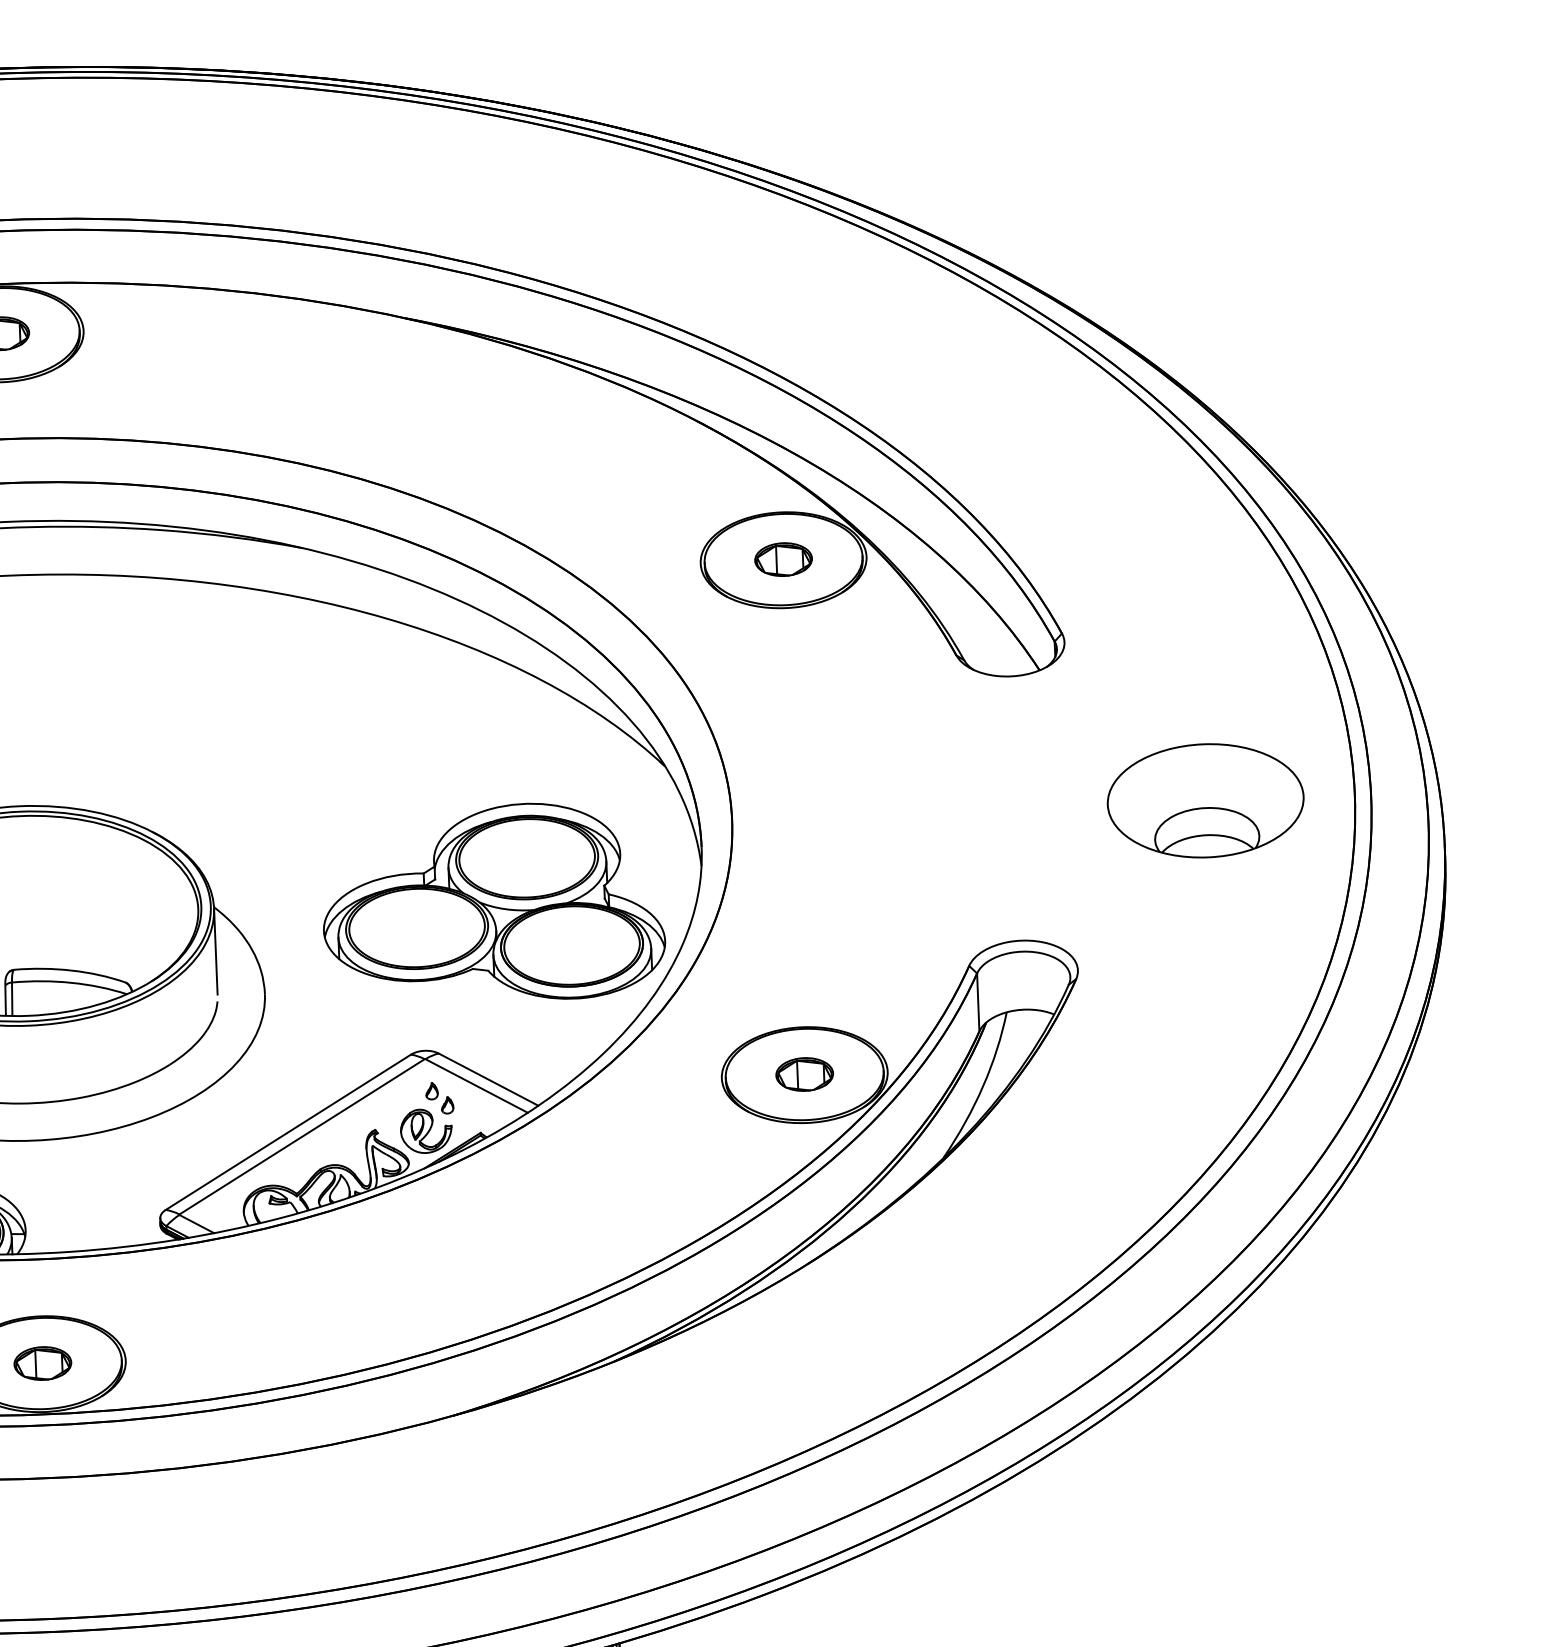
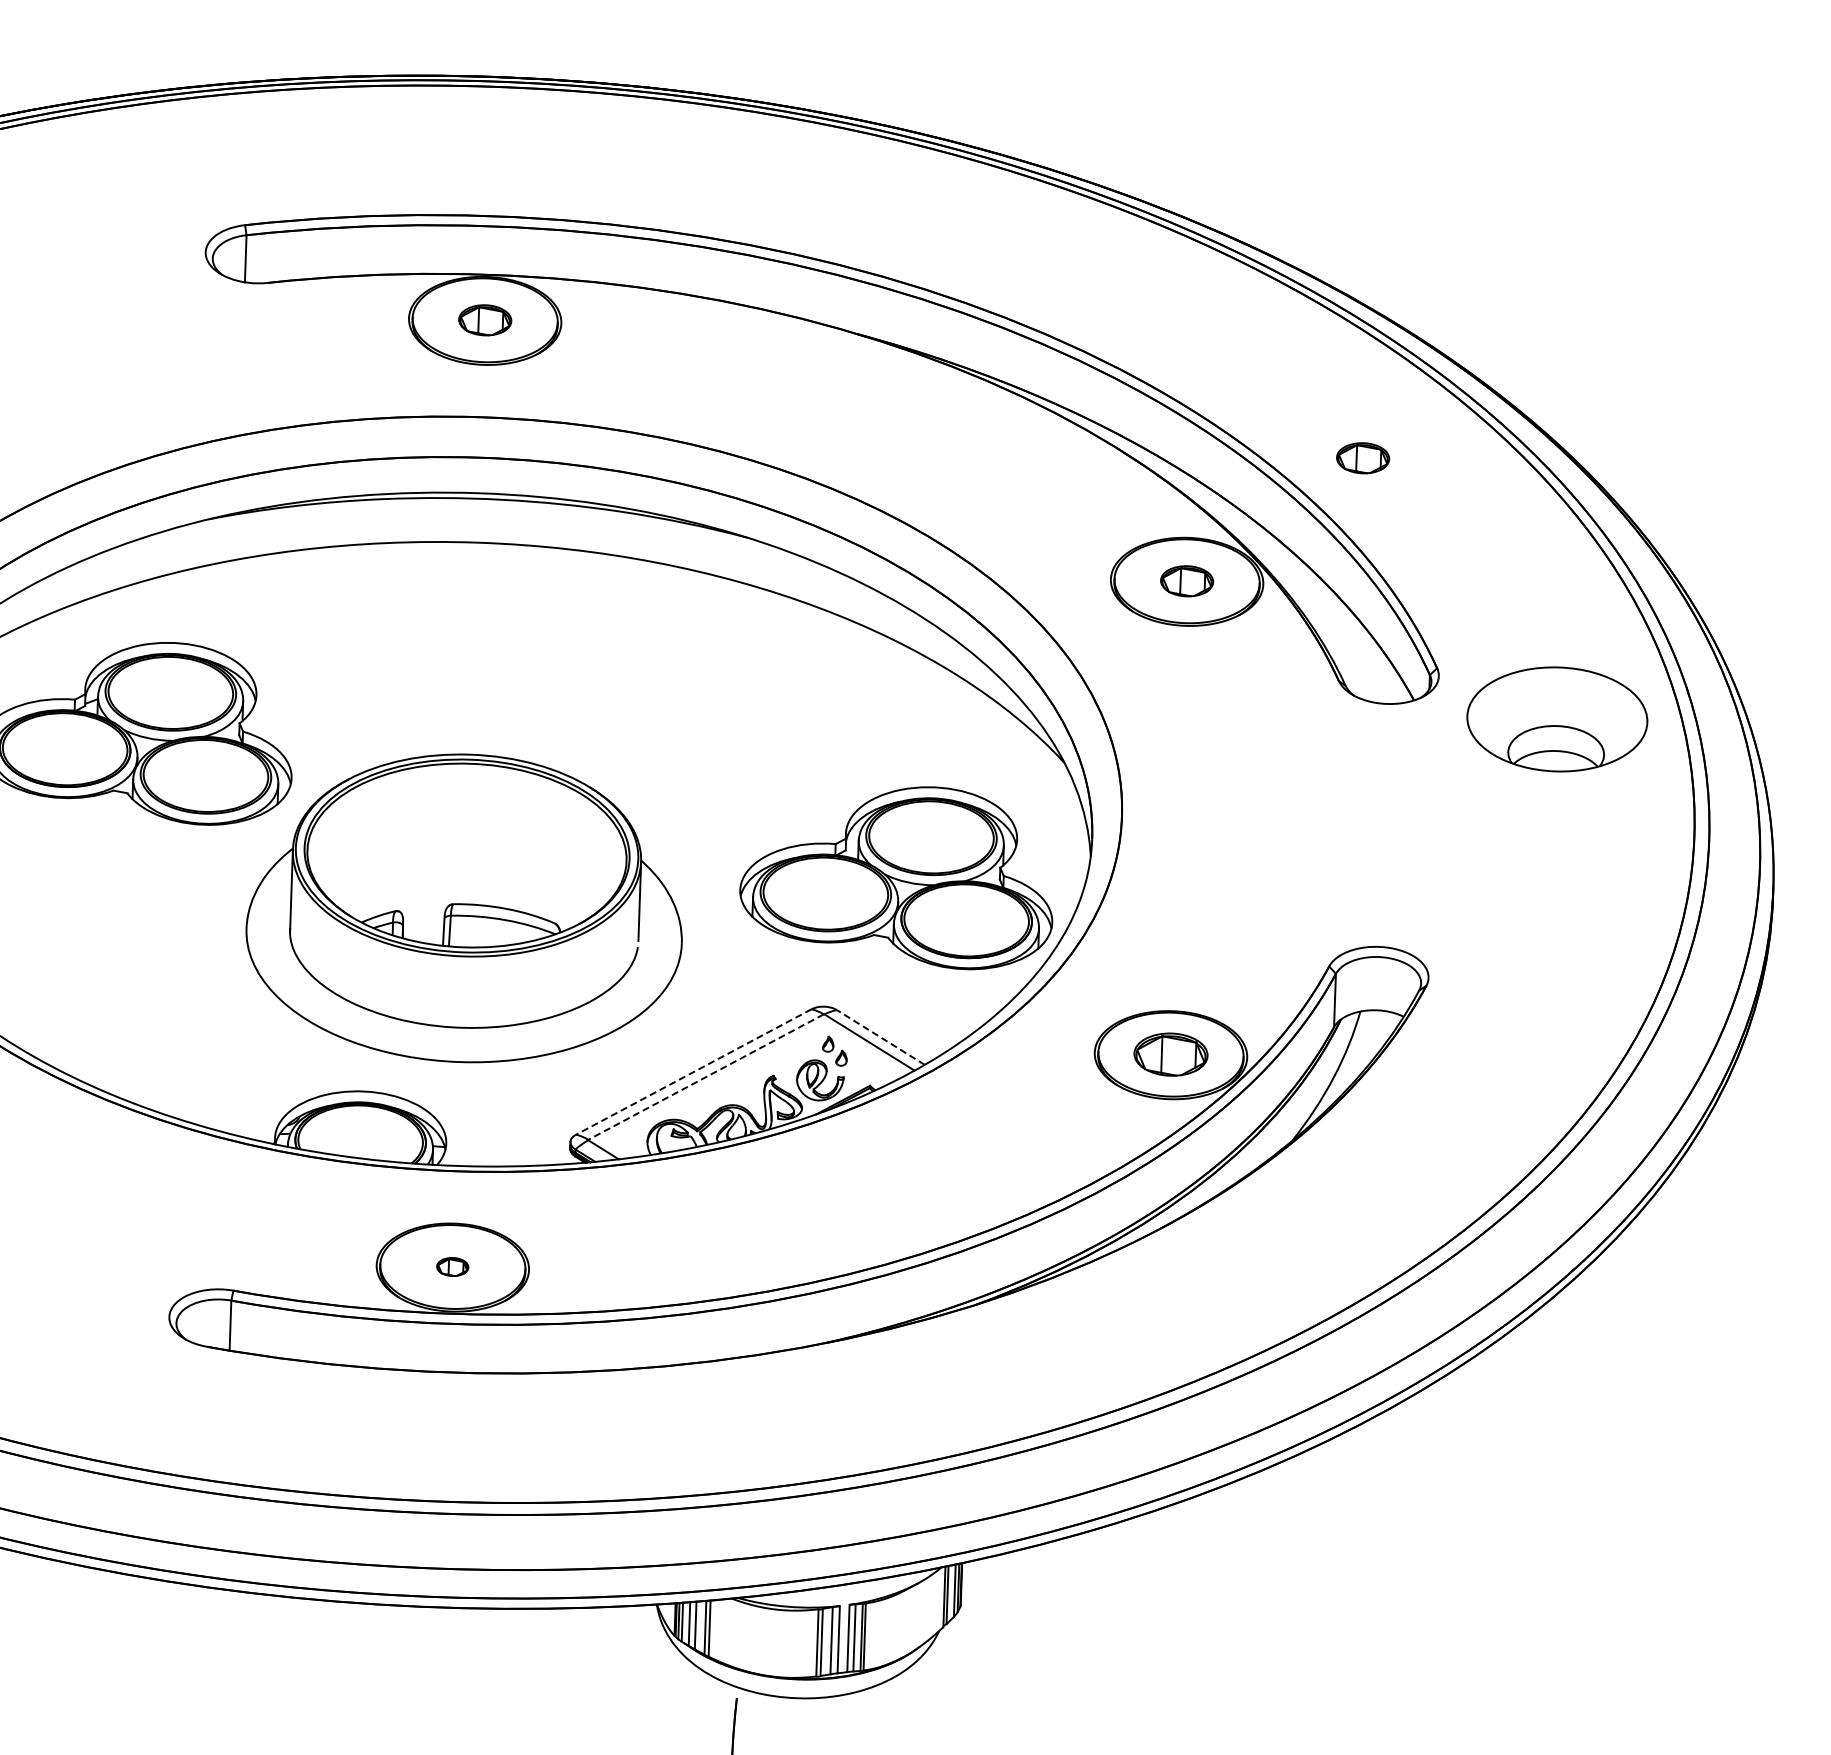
part: (964, 411) -> (1363, 458), added
part: (1205, 800) -> (1557, 719), moved
part: (804, 1074) -> (1170, 1054), size x1.4
line: (488, 1079) -> (880, 1037), solid -> dashed
line: (288, 1132) -> (693, 1072), solid -> dashed
line: (301, 1137) -> (705, 1077), solid -> dashed
part: (42, 1363) -> (452, 1266), size x0.6

